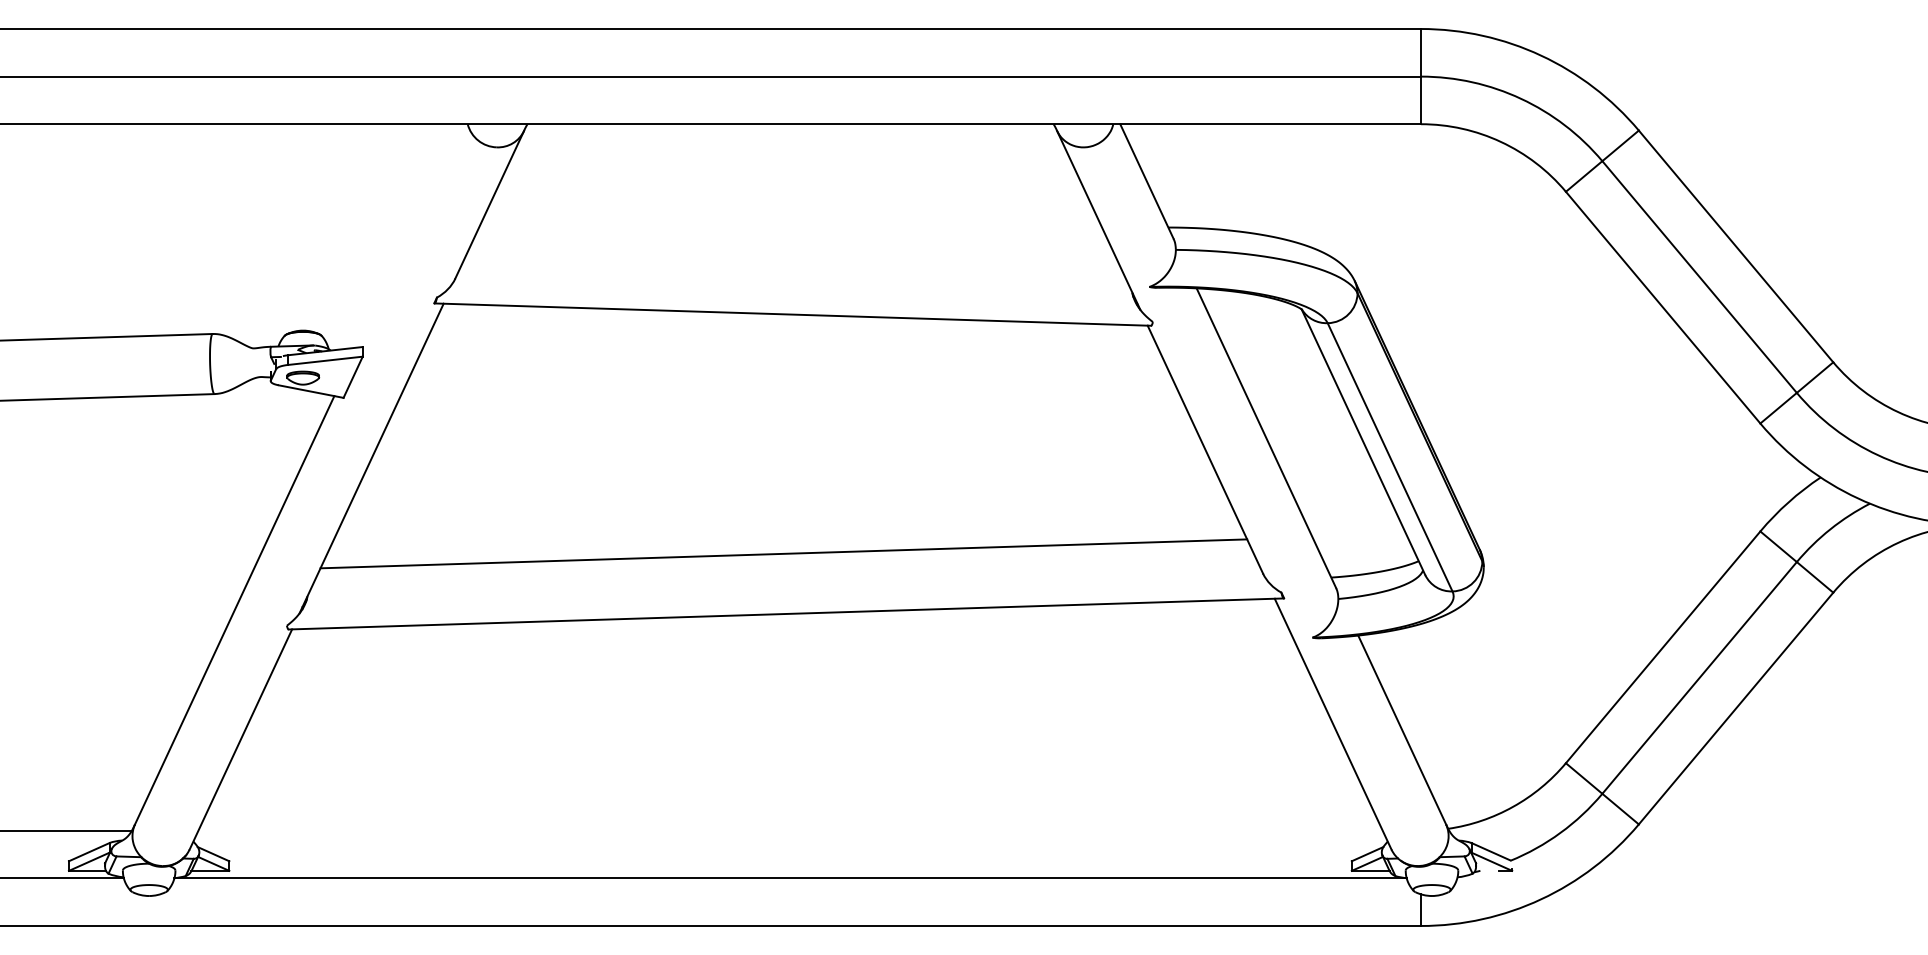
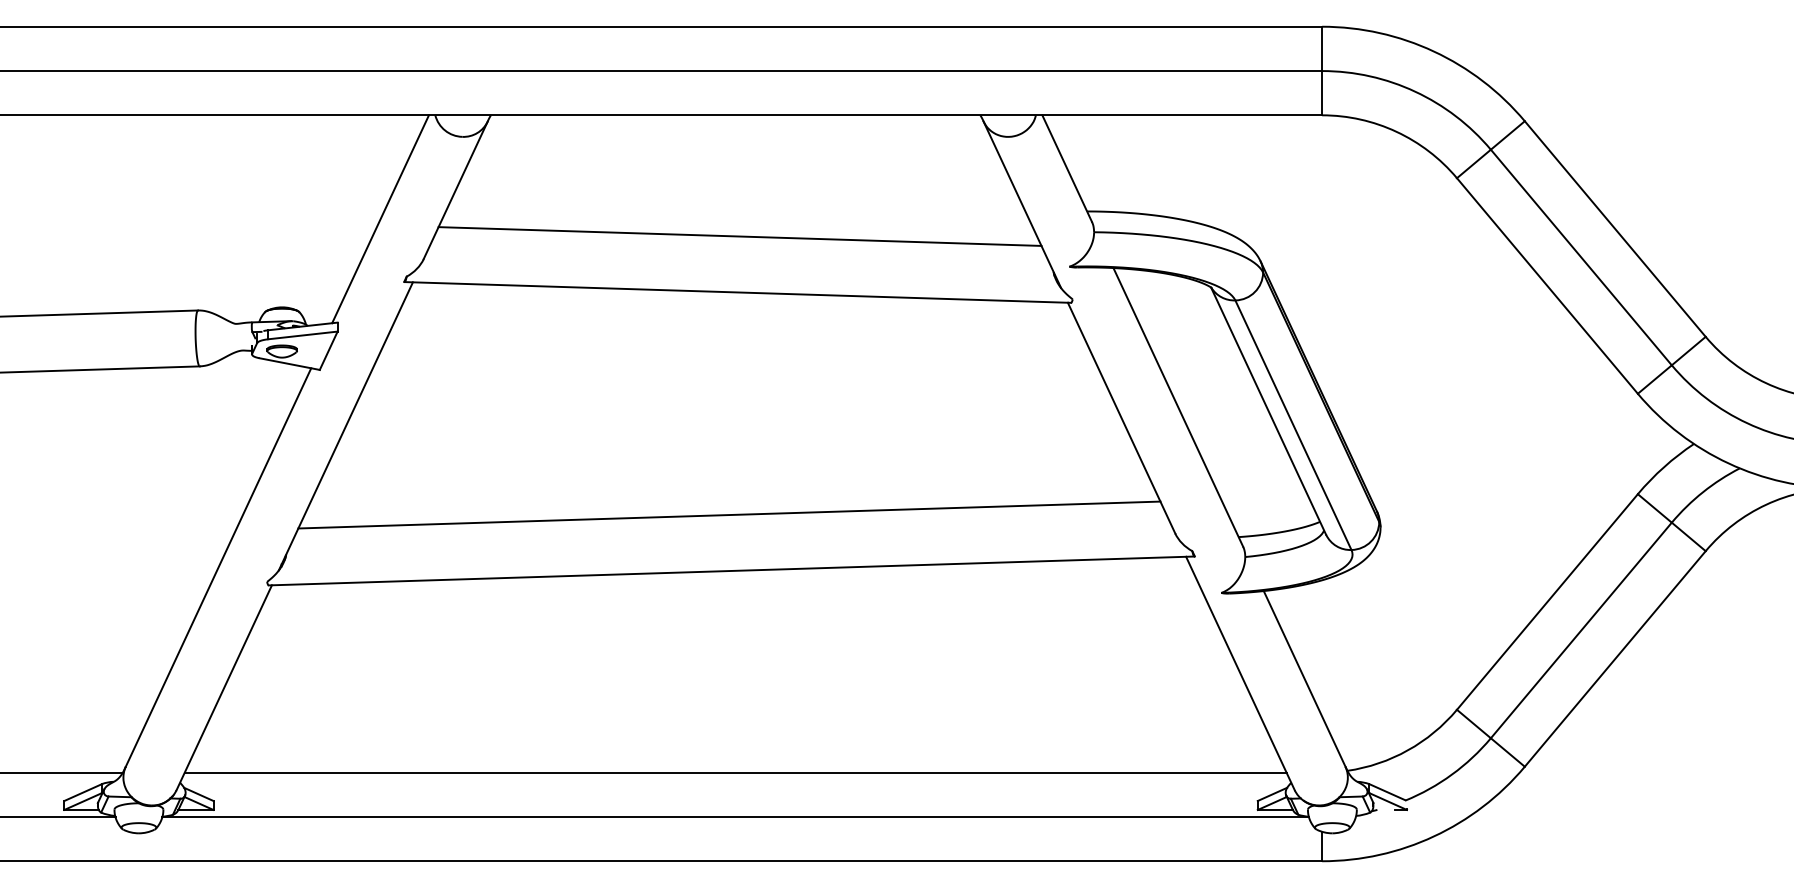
line: (408, 236) -> (380, 219), added
line: (794, 254) -> (739, 236), added
line: (790, 830) -> (735, 772), added

